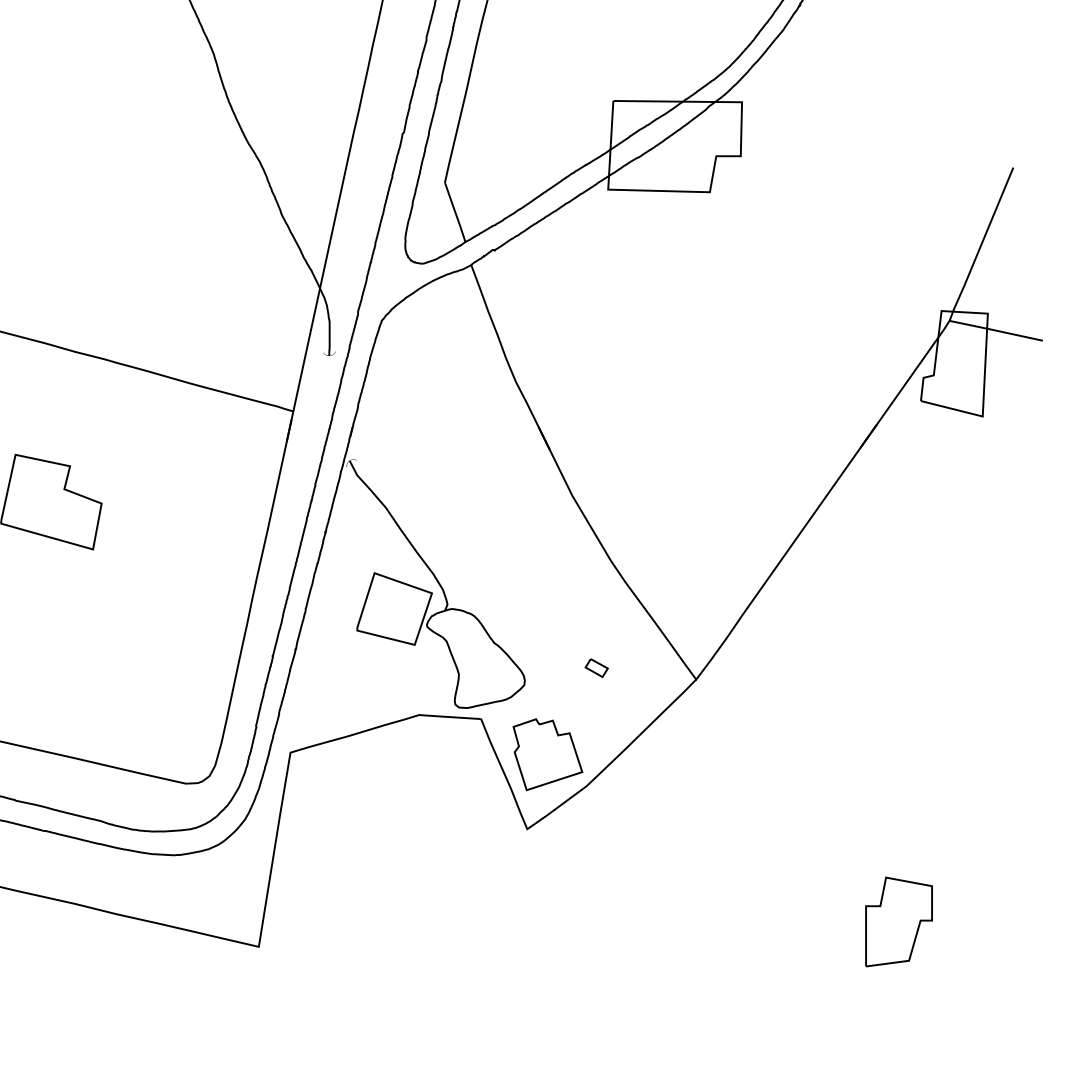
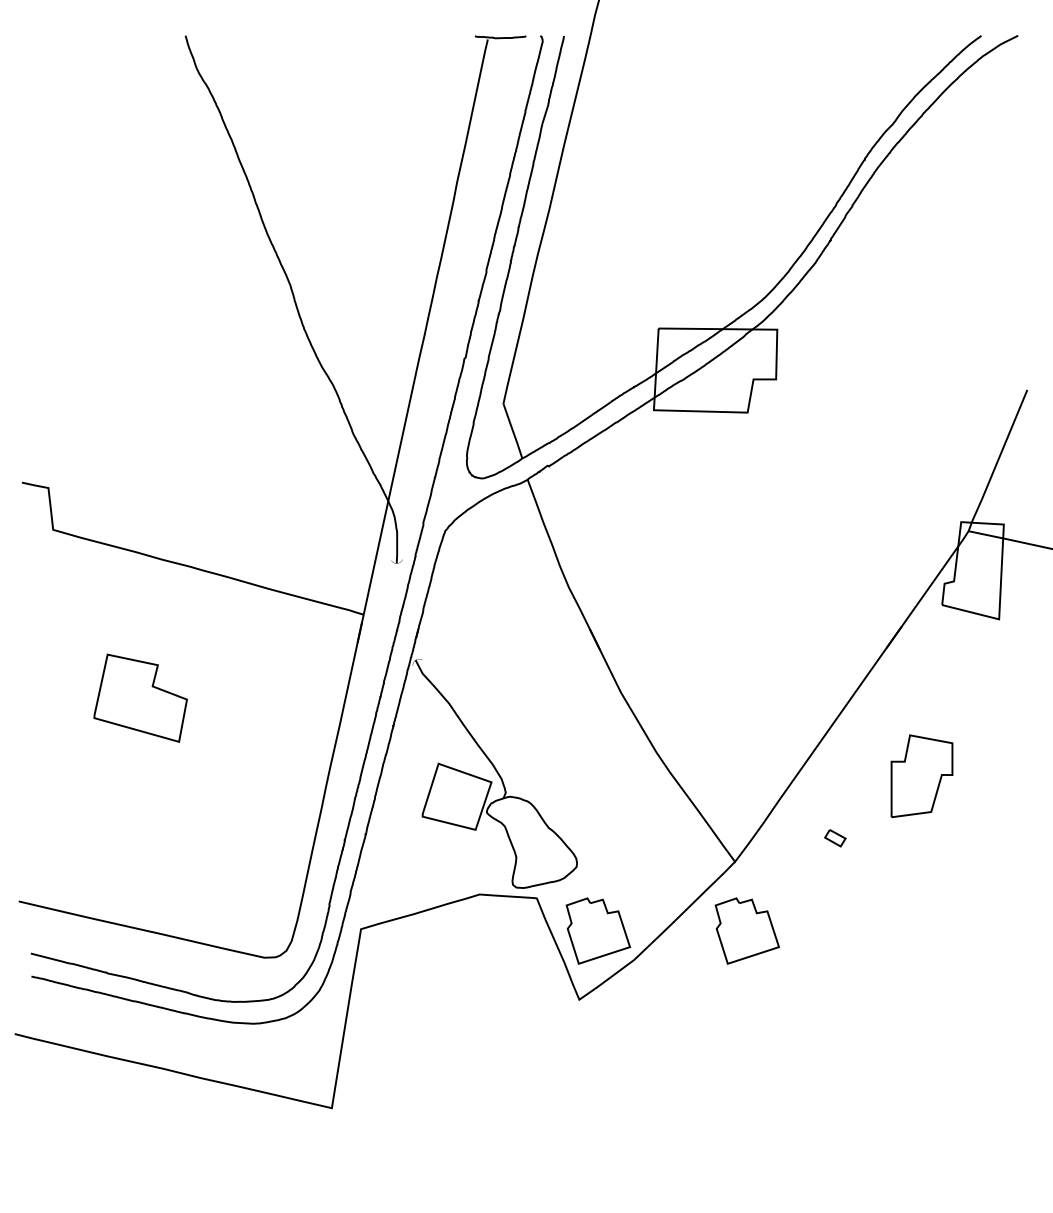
part: (596, 668) -> (835, 838), moved
part: (708, 754) -> (746, 930), added
part: (898, 922) -> (921, 776), moved

